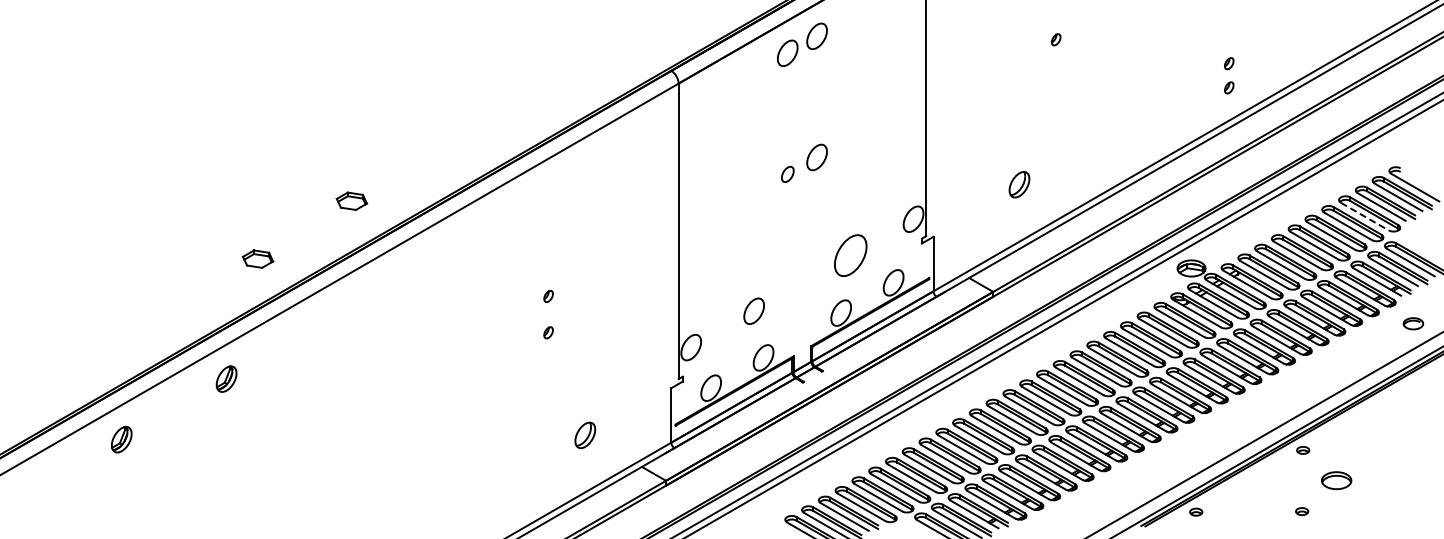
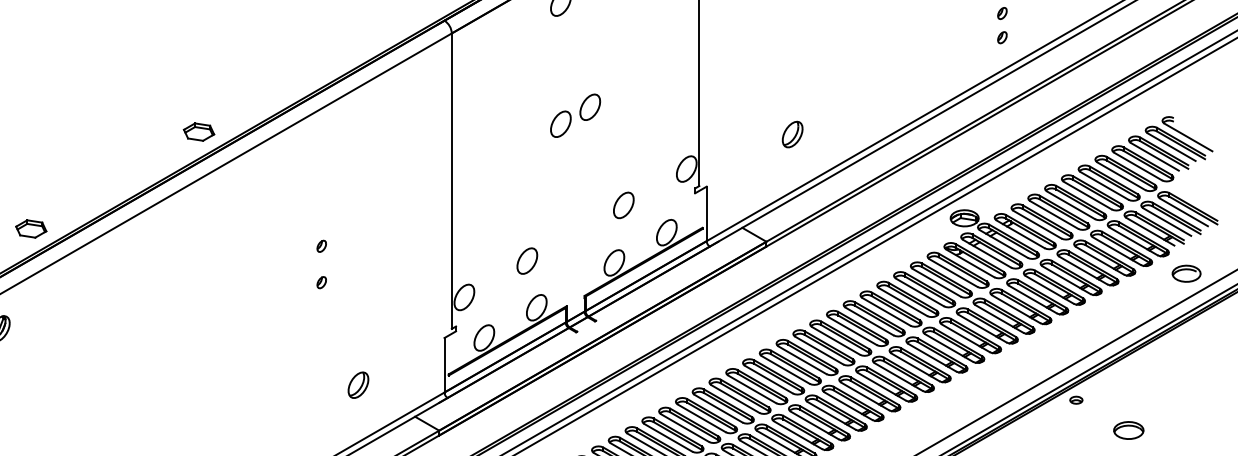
part: (787, 174) -> (560, 124), size x1.67
part: (351, 200) -> (198, 131), moved
line: (1364, 216) -> (1137, 166), dashed -> solid
part: (850, 255) -> (623, 205), size x0.62
part: (257, 258) -> (30, 228), moved
part: (1413, 323) -> (1186, 273), size x1.43
part: (1336, 480) -> (1128, 430), moved

